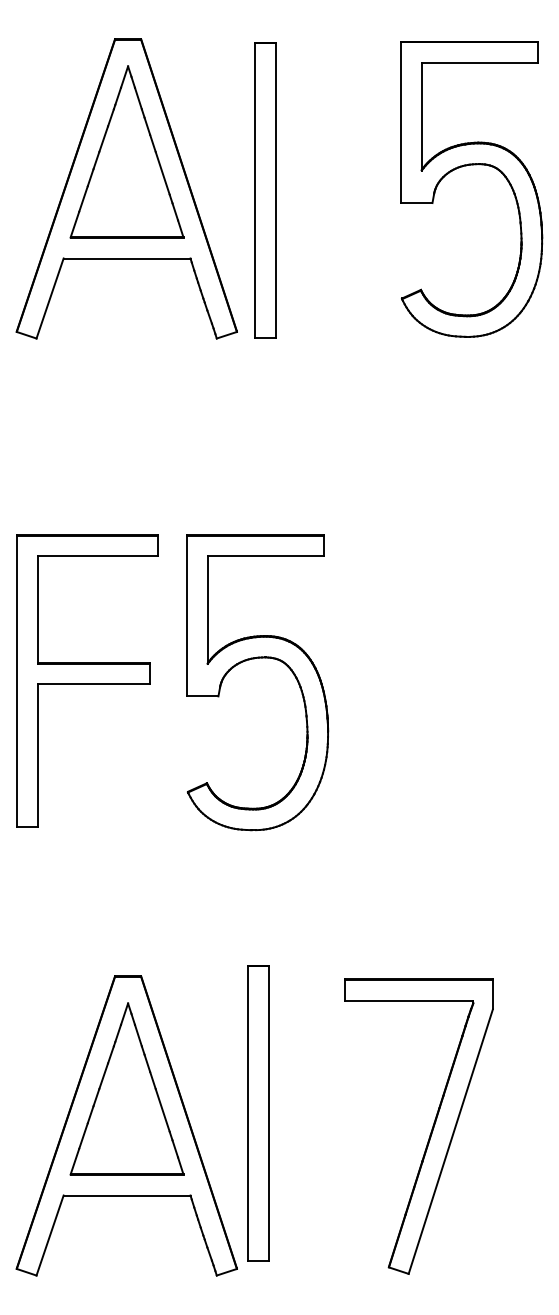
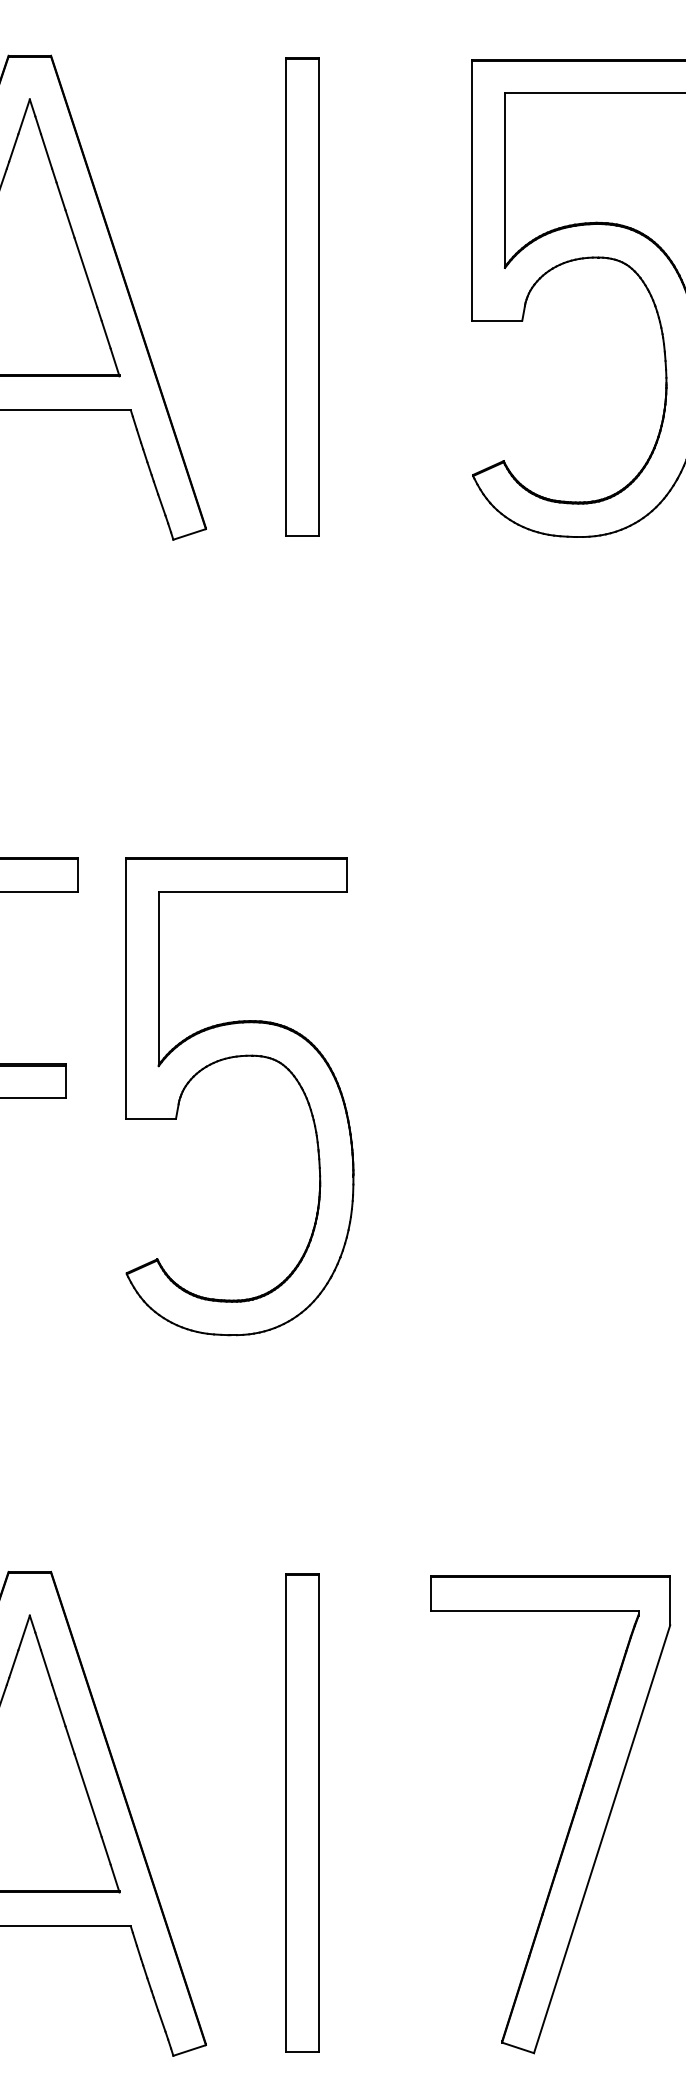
part: (265, 190) -> (302, 296), moved
part: (258, 1113) -> (302, 1813), moved
part: (431, 1128) -> (570, 1817), moved

